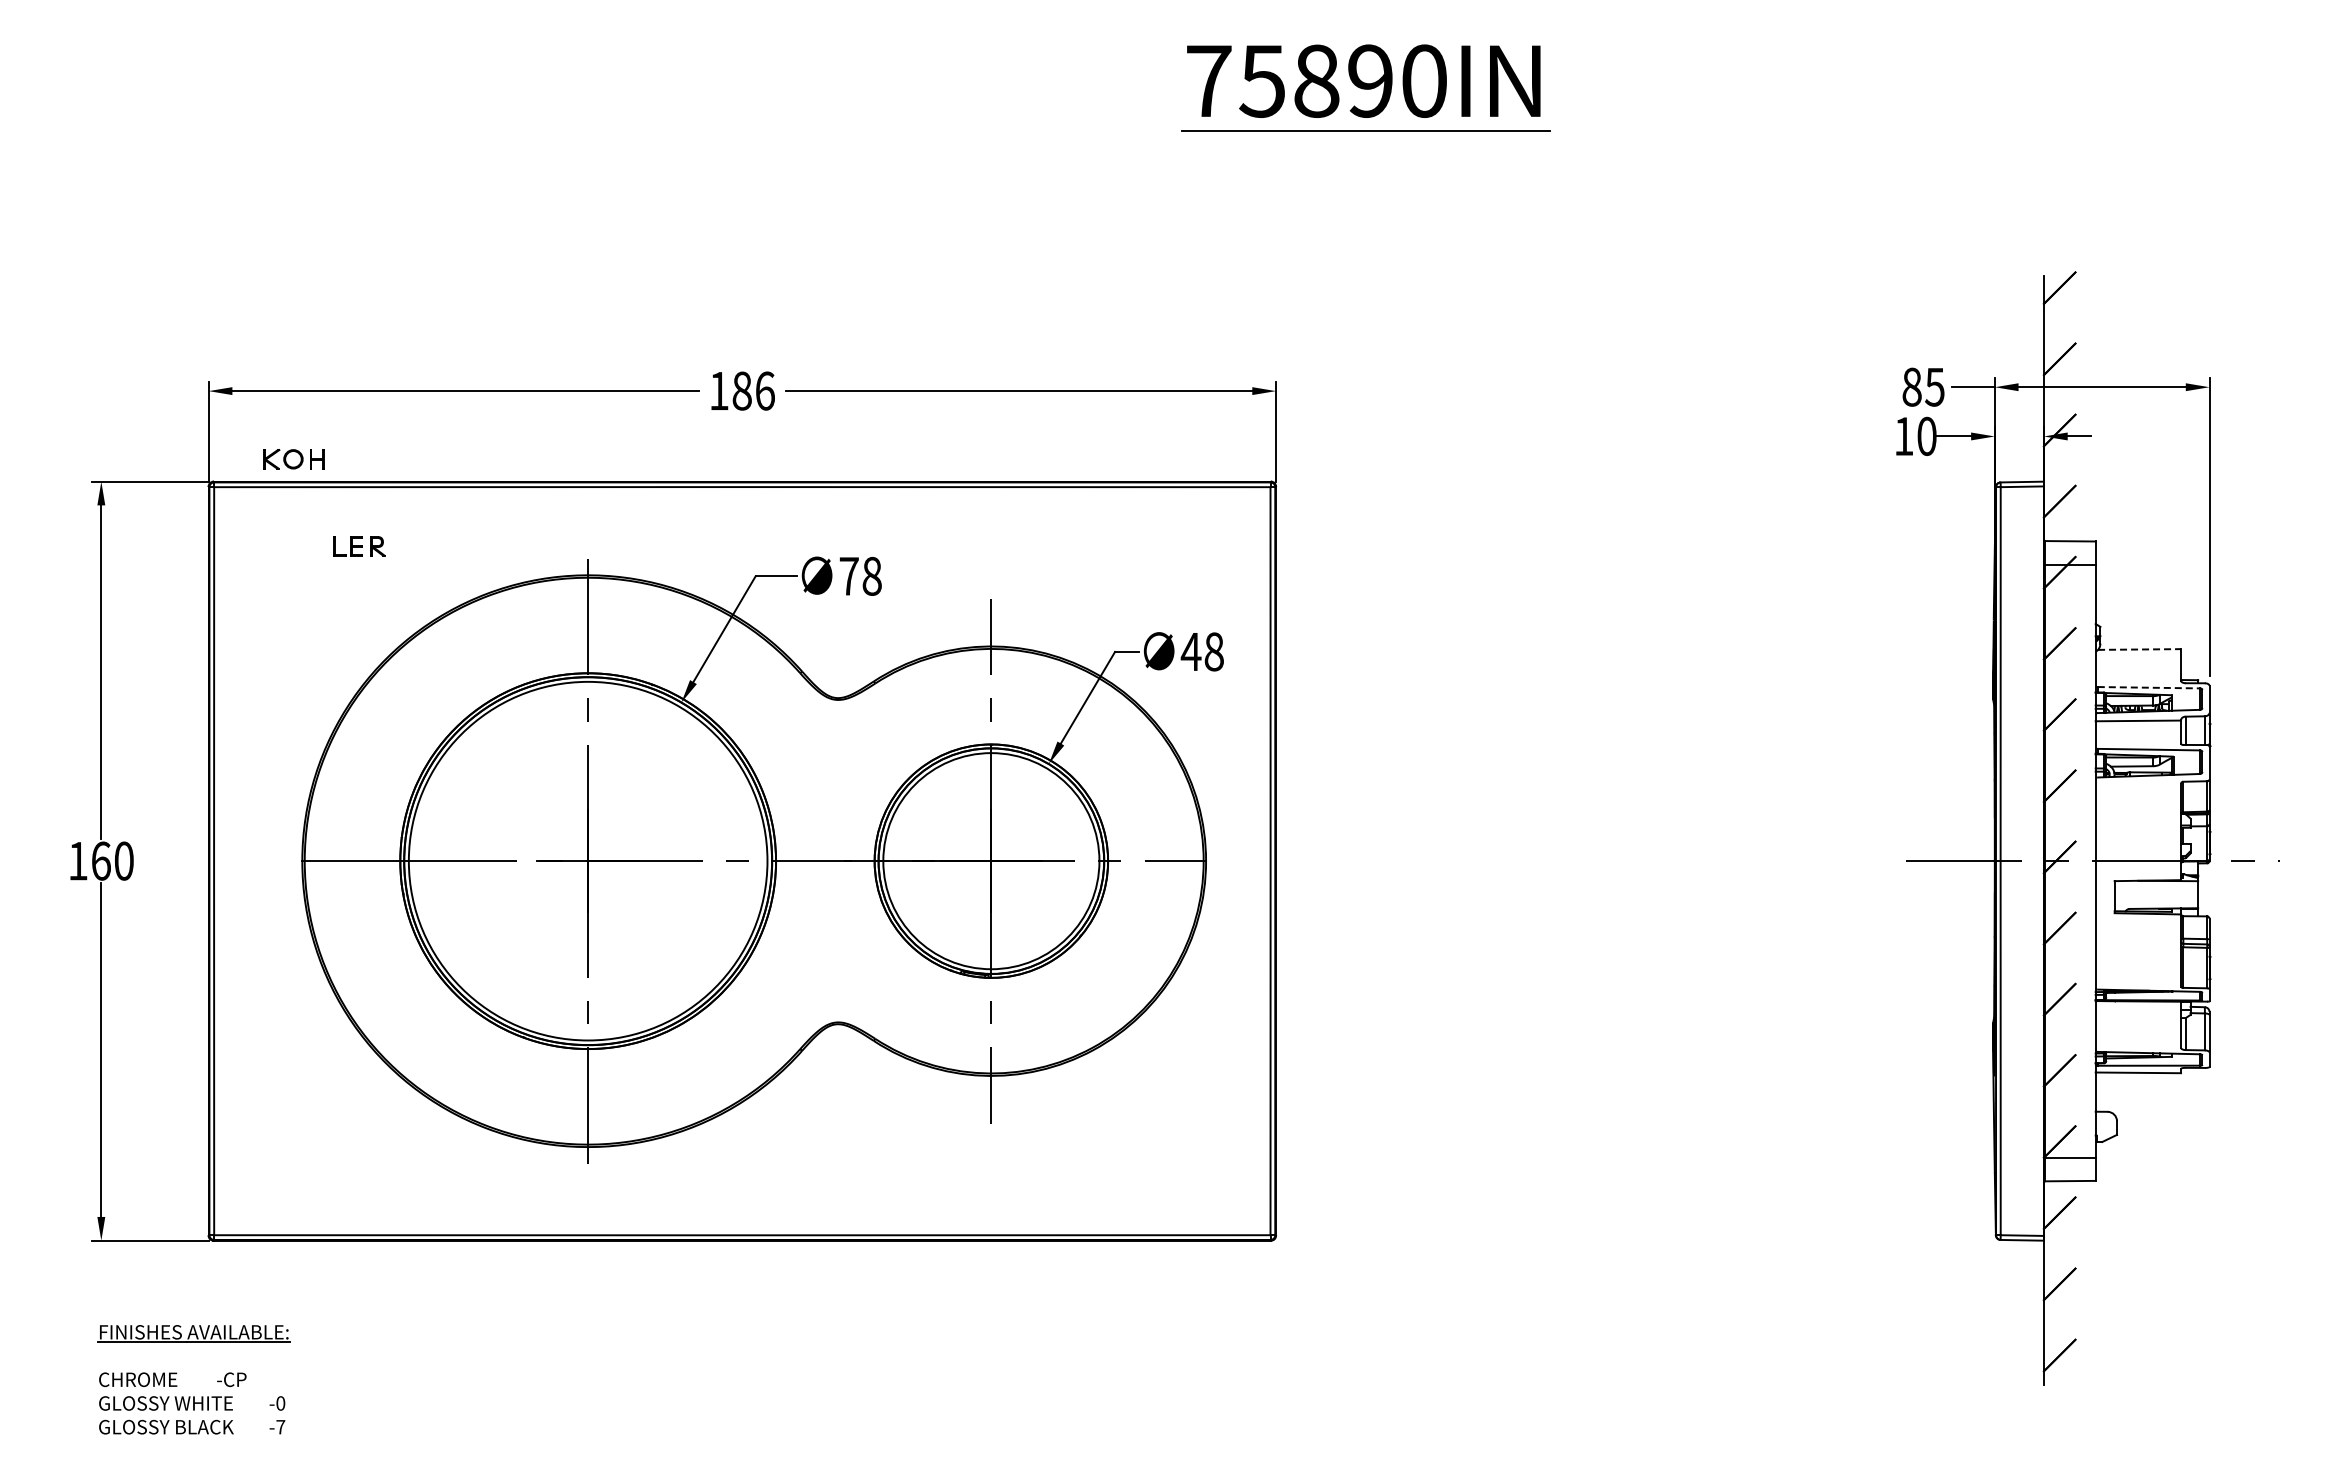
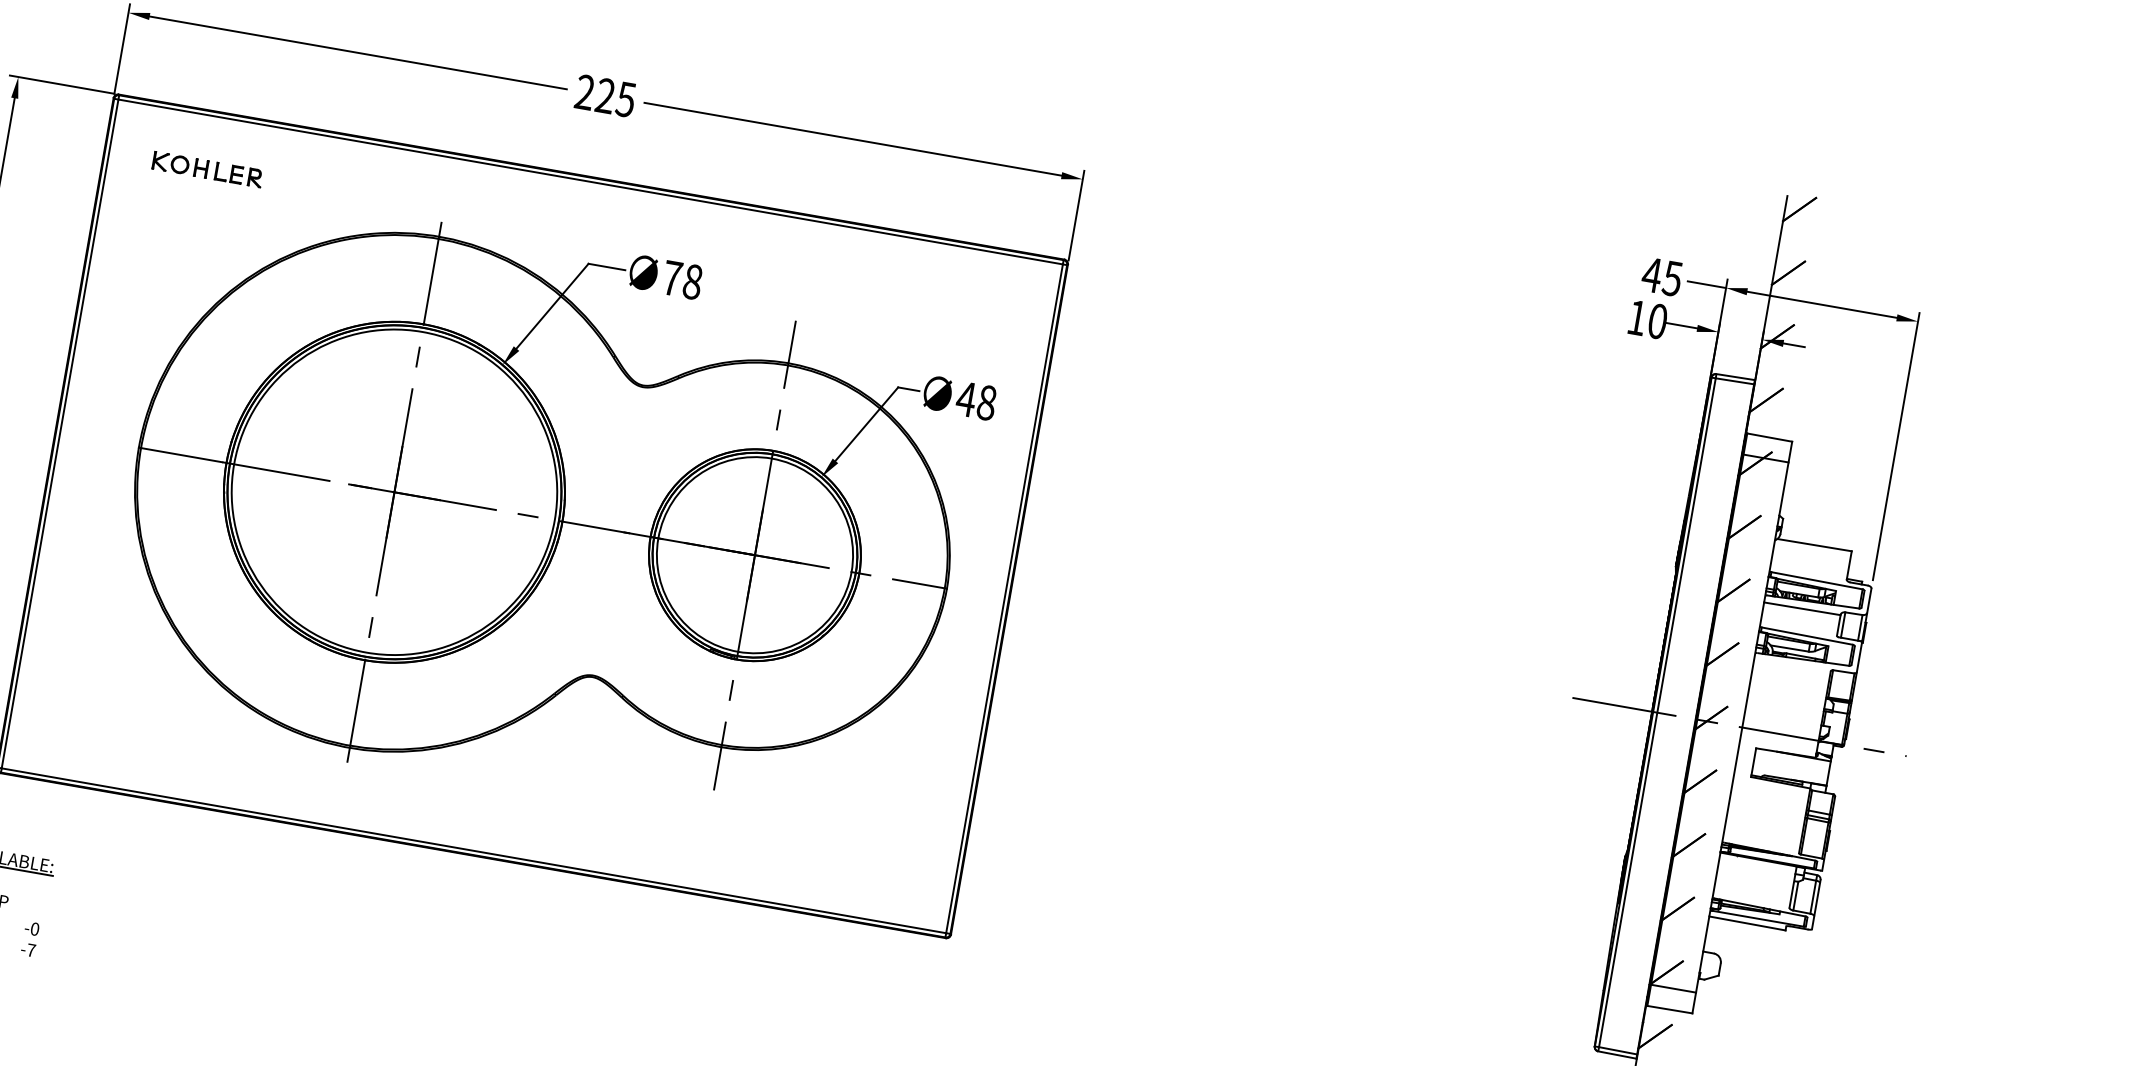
text: (1911, 386) -> (1651, 274), 85 -> 45
text: (741, 390) -> (605, 95), 186 -> 225
part: (293, 459) -> (180, 164), moved
line: (2139, 649) -> (1814, 545), dashed -> solid
line: (2149, 687) -> (1817, 580), dashed -> solid

